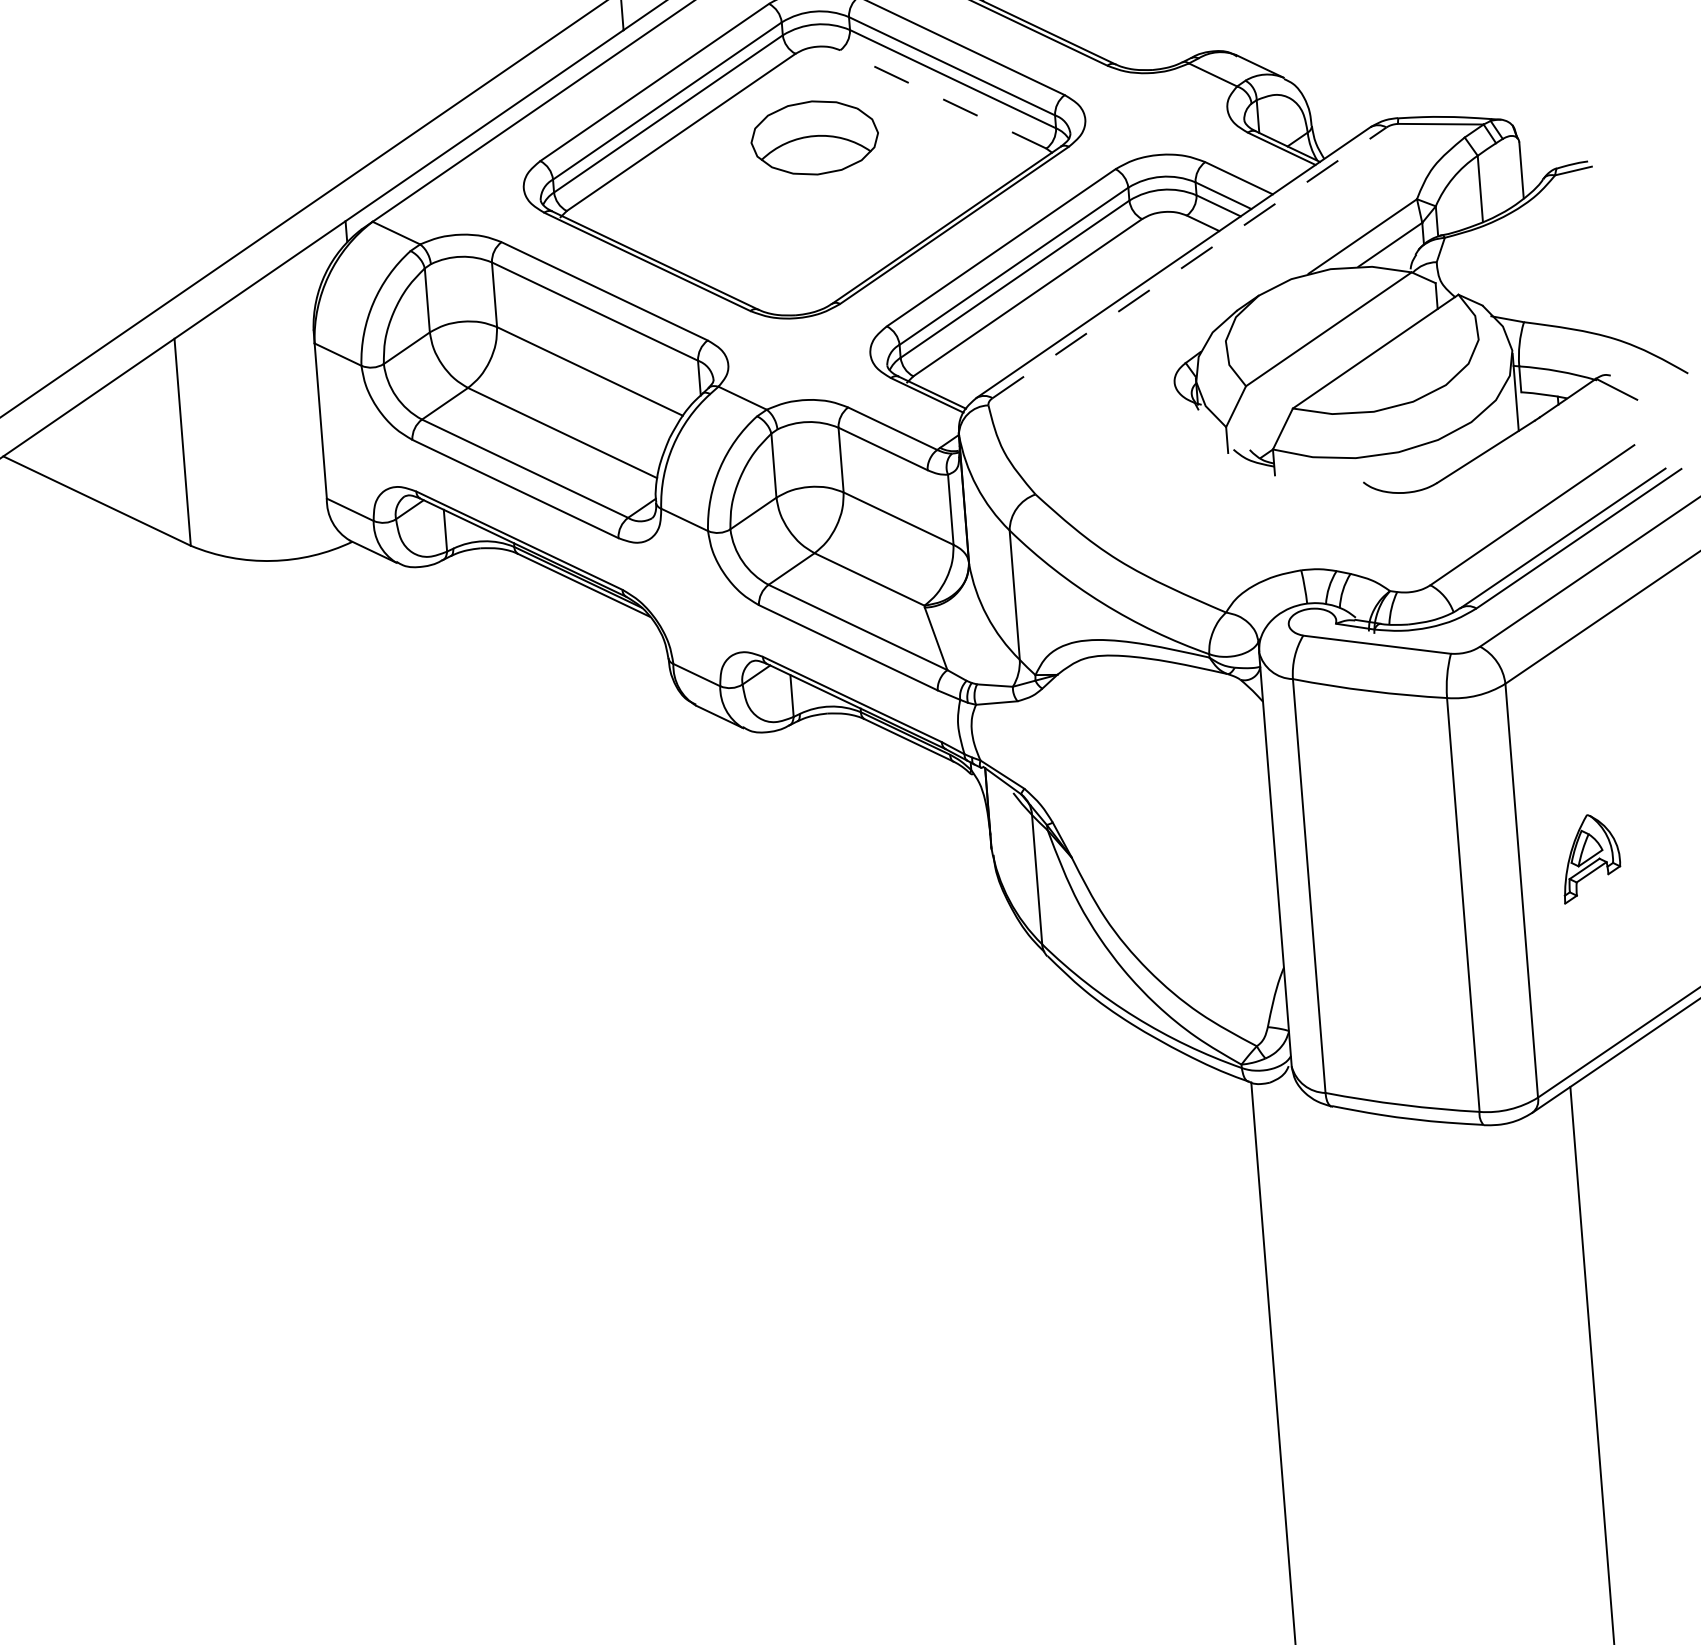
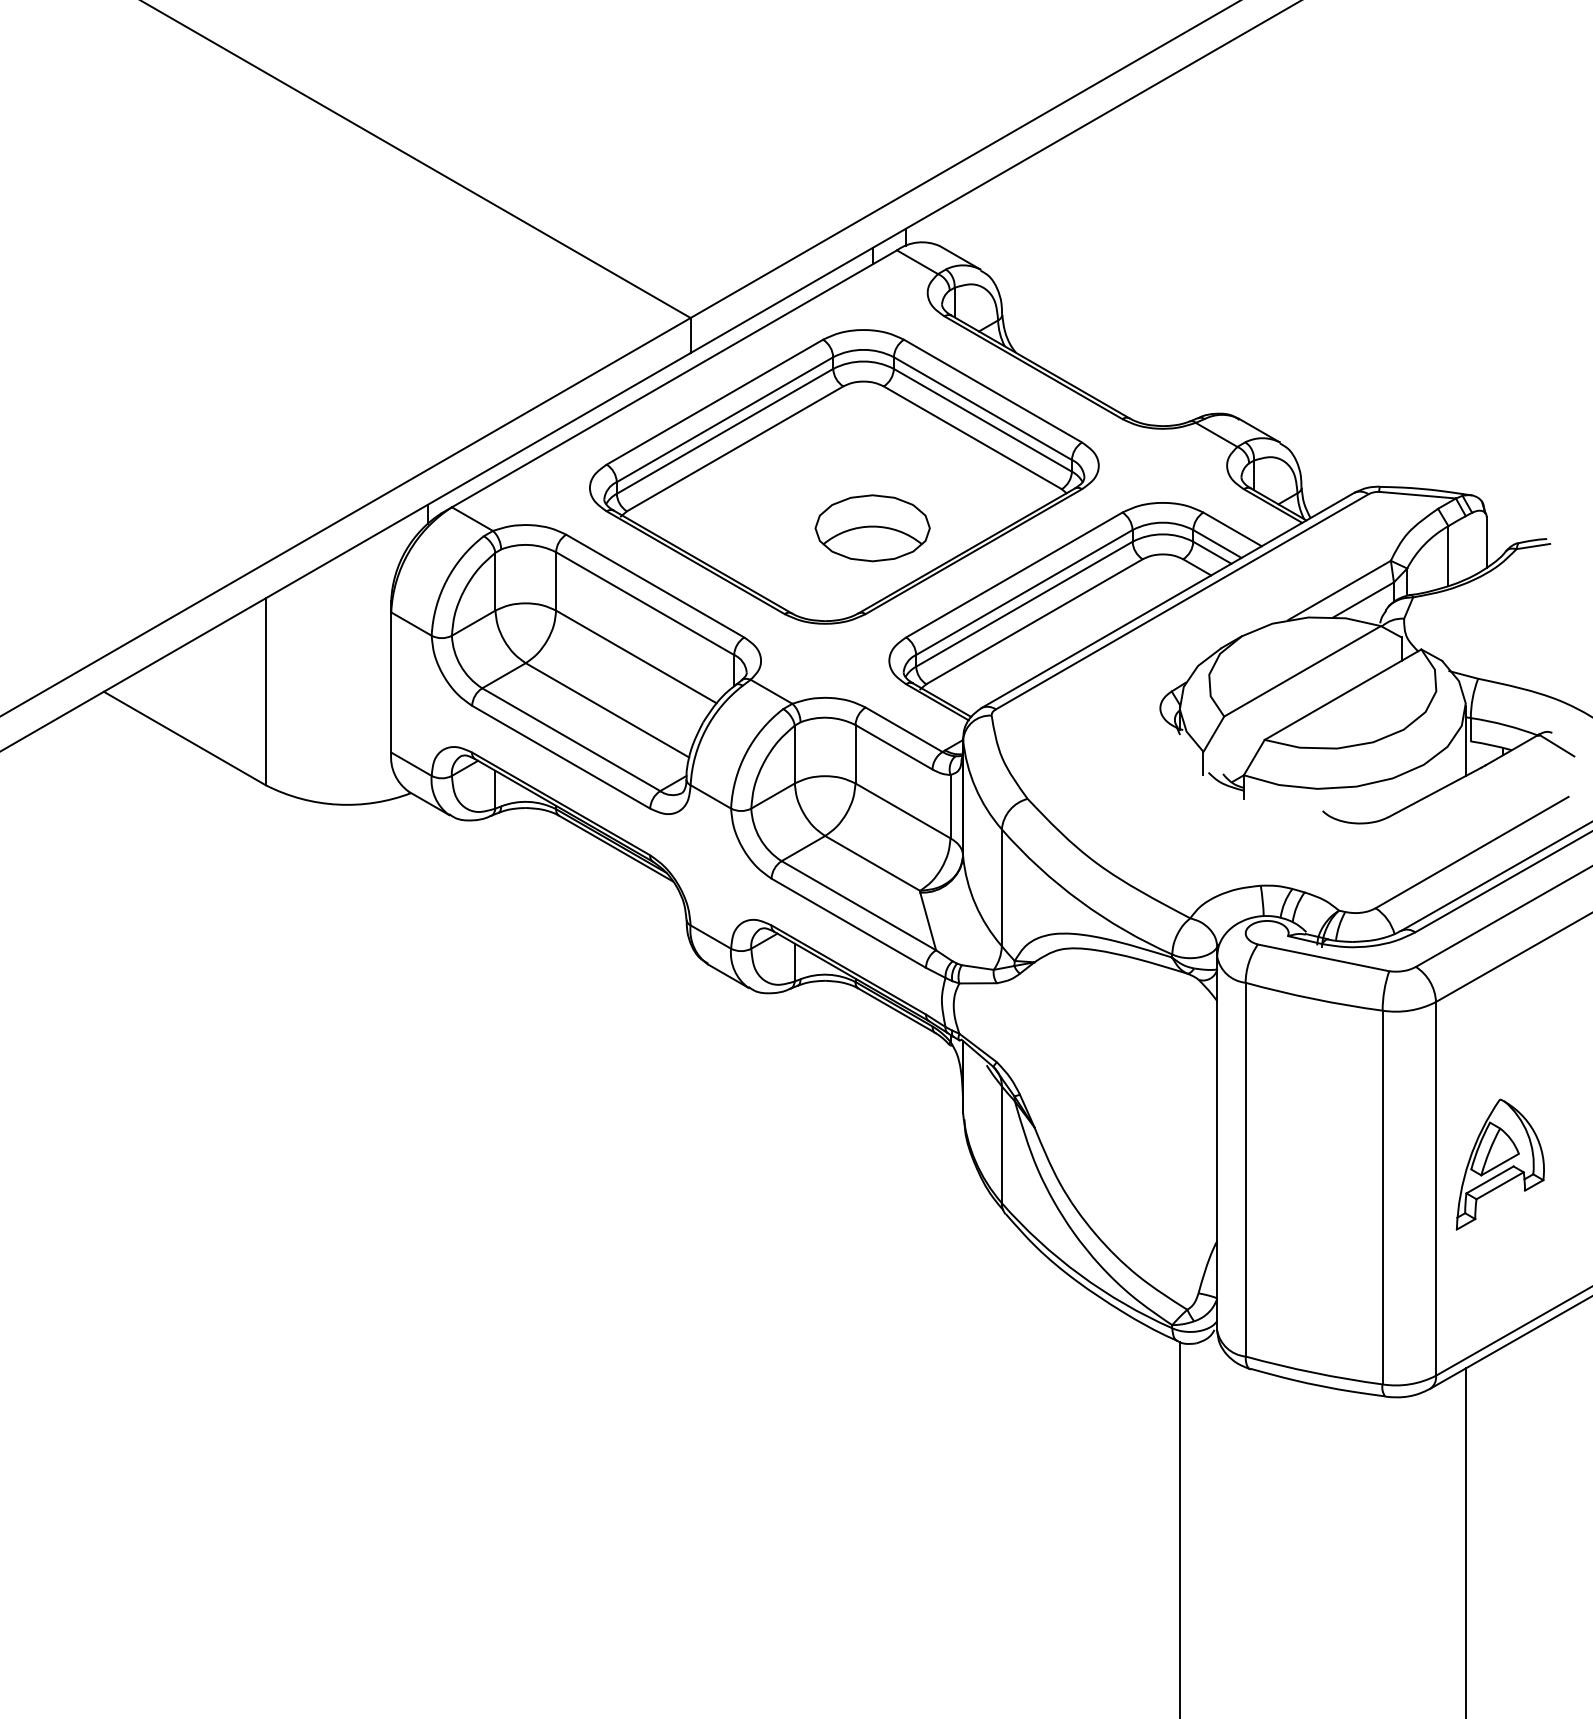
line: (942, 99) -> (972, 437), dashed -> solid
part: (814, 138) -> (872, 528), moved
line: (1189, 262) -> (1182, 601), dashed -> solid
part: (1589, 858) -> (1499, 1164), size x1.67

